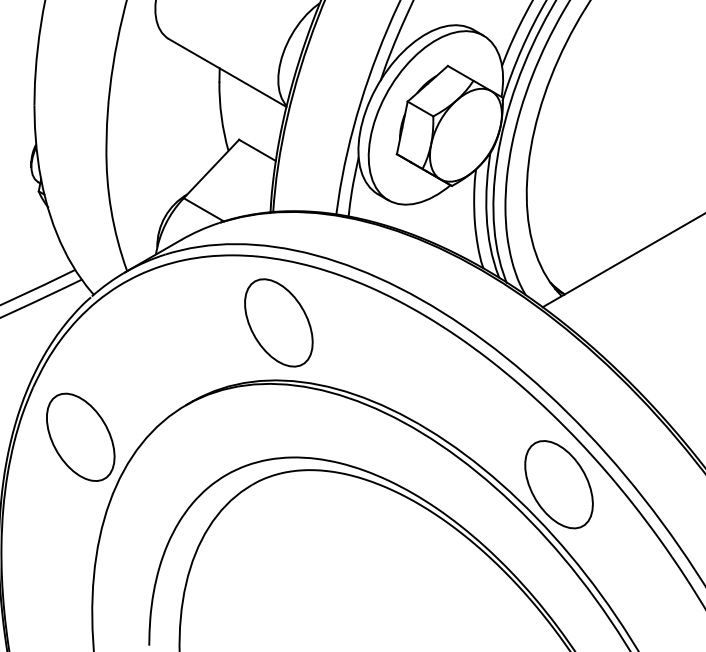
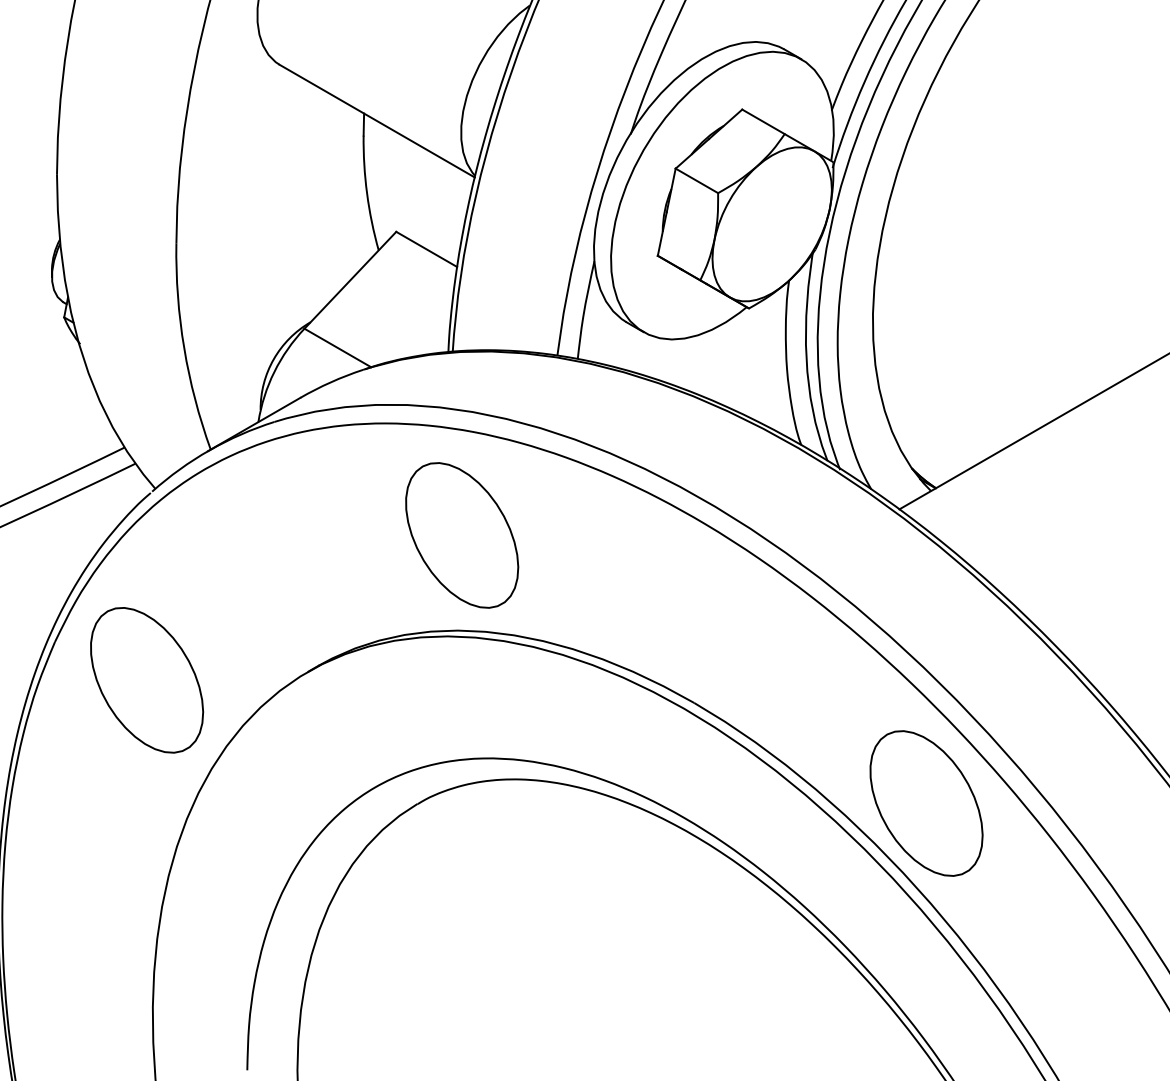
part: (80, 436) -> (146, 678), moved

